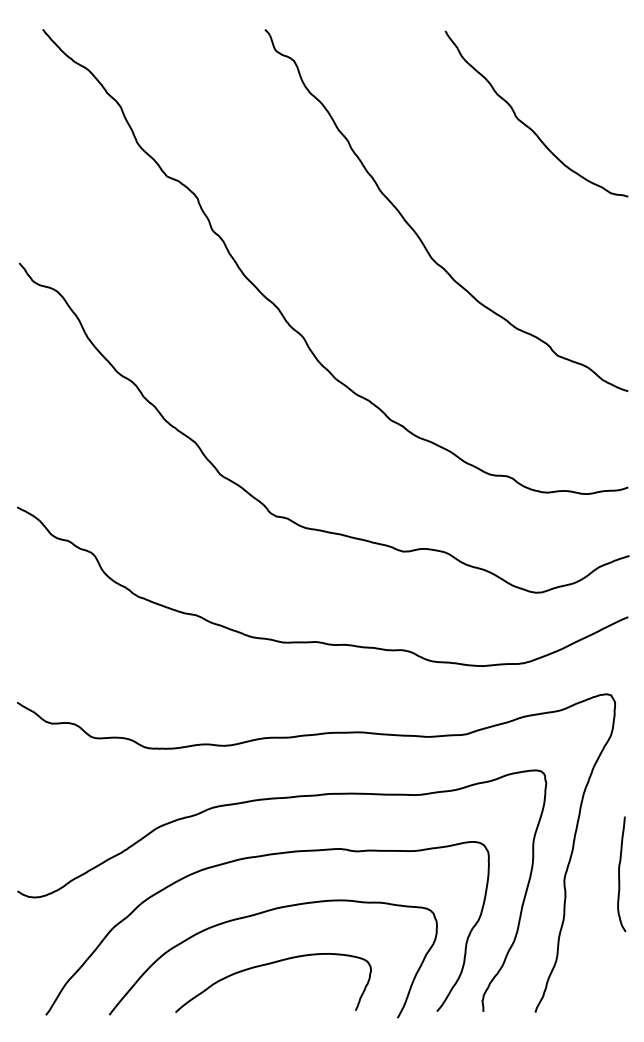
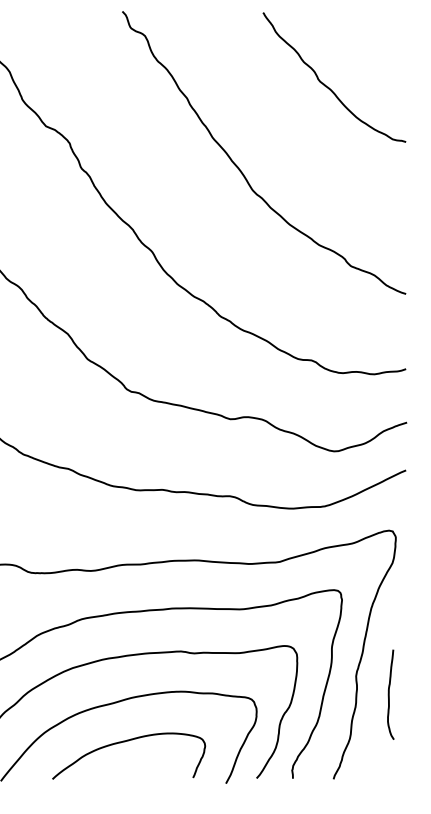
curve: (619, 874) -> (389, 694), moved

